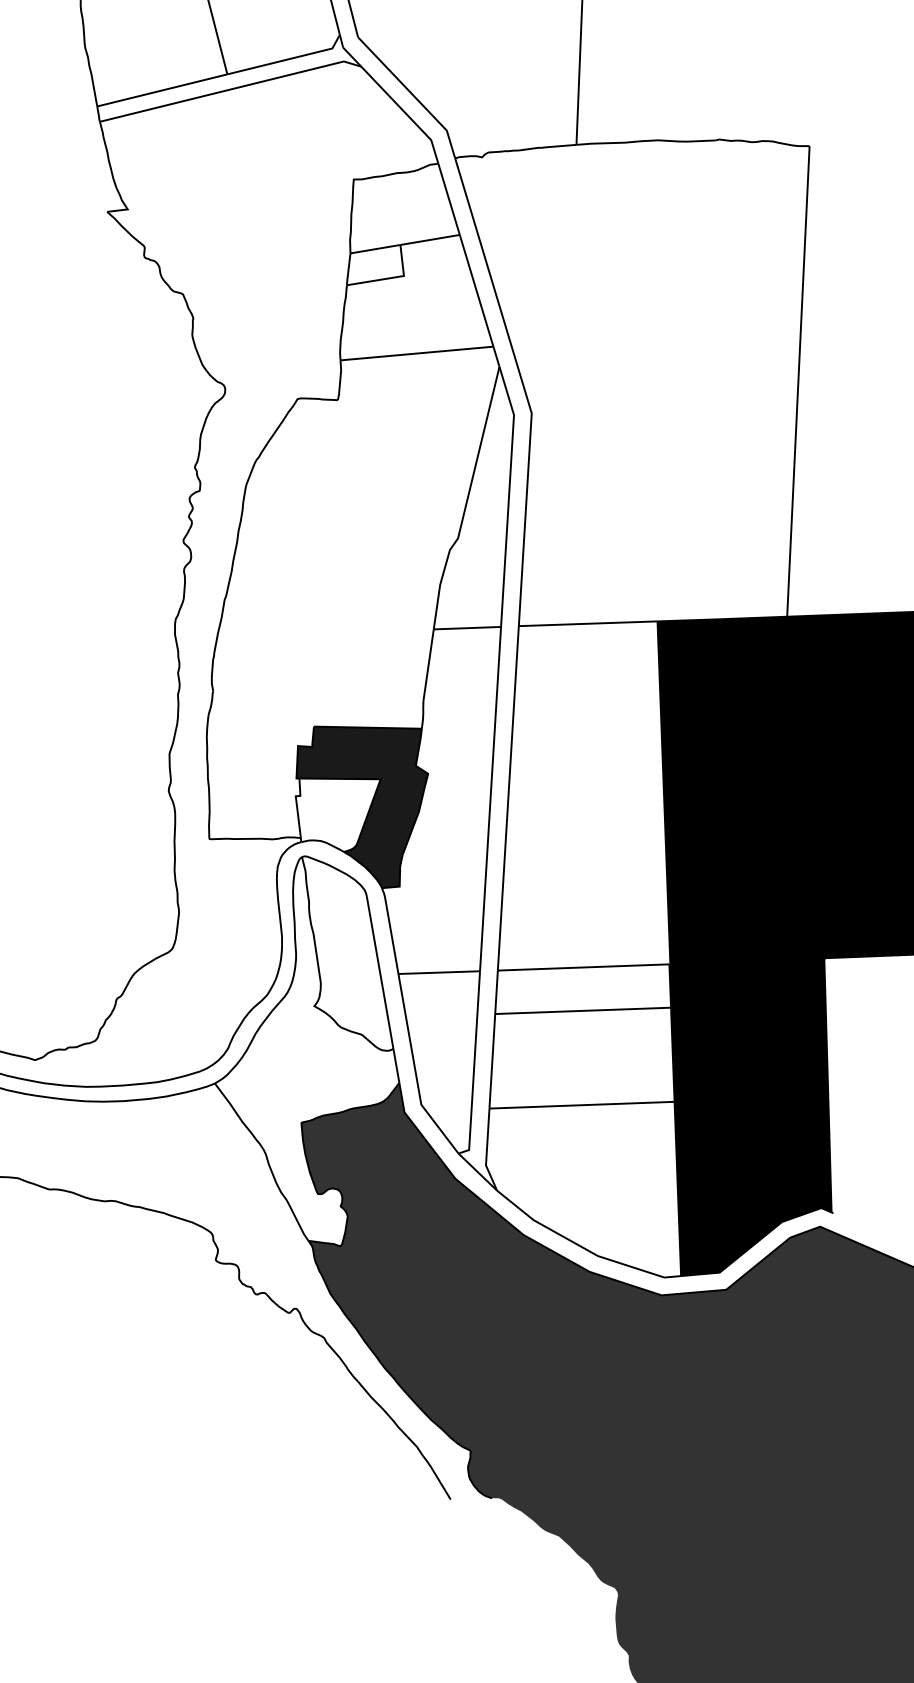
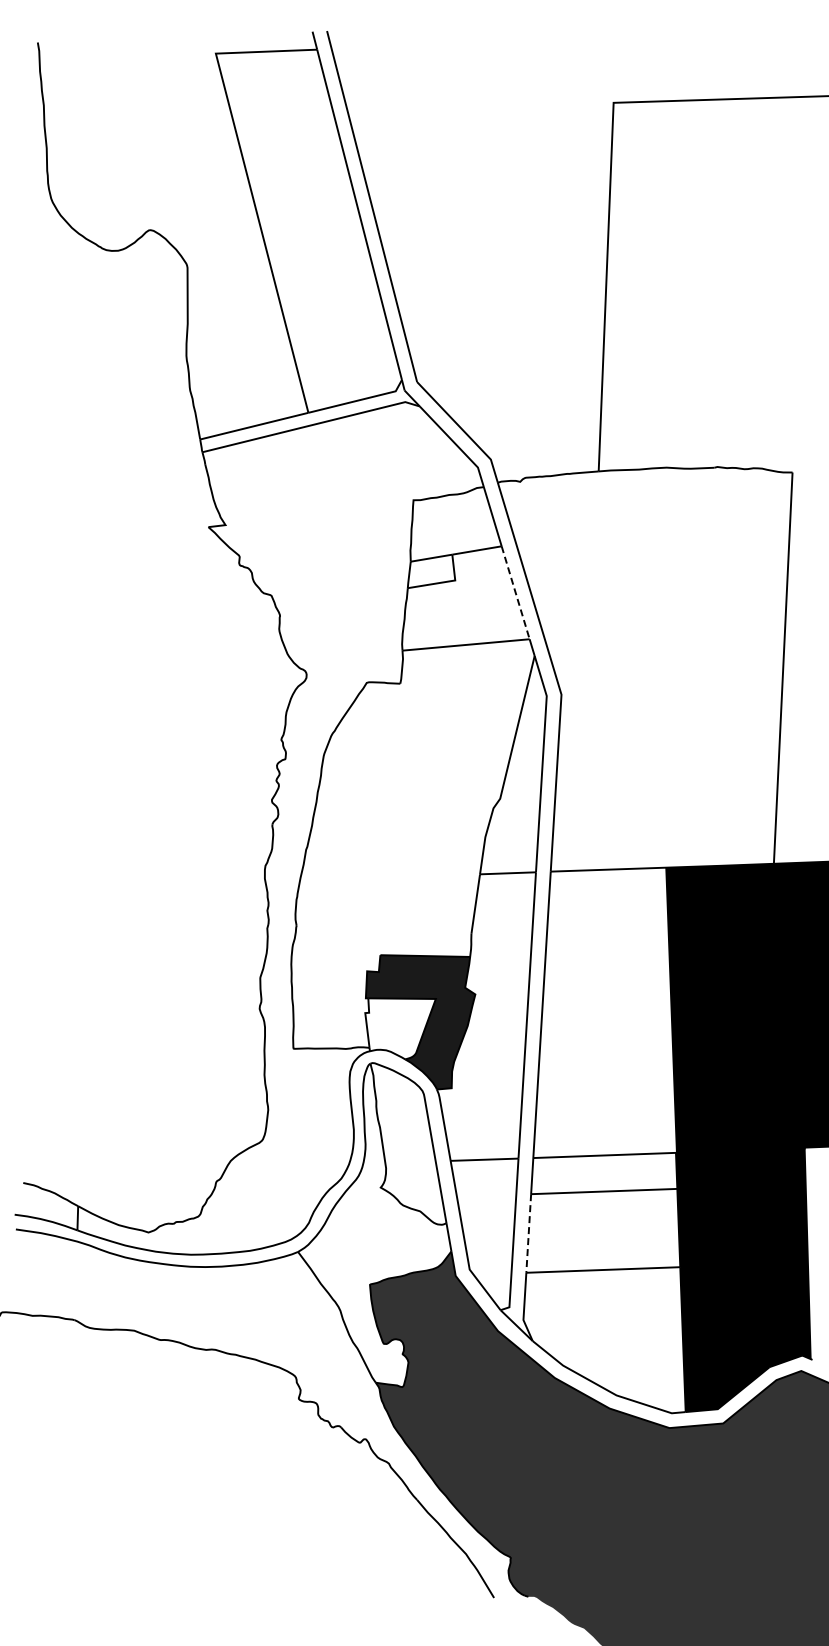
line: (476, 290) -> (515, 592), solid -> dashed
line: (492, 1061) -> (528, 1233), solid -> dashed

